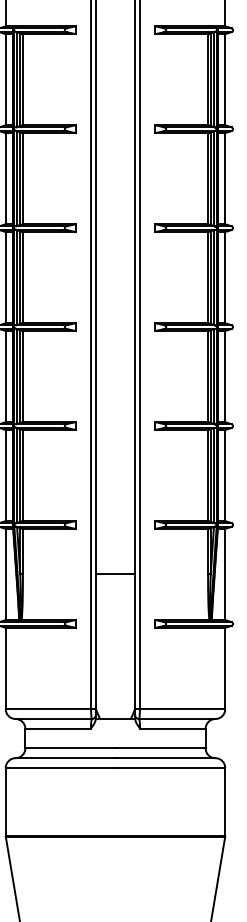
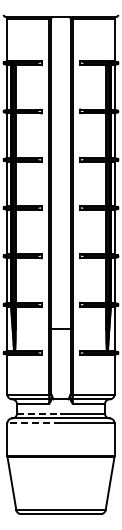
line: (71, 747) -> (39, 413), solid -> dashed
line: (61, 768) -> (34, 423), solid -> dashed

